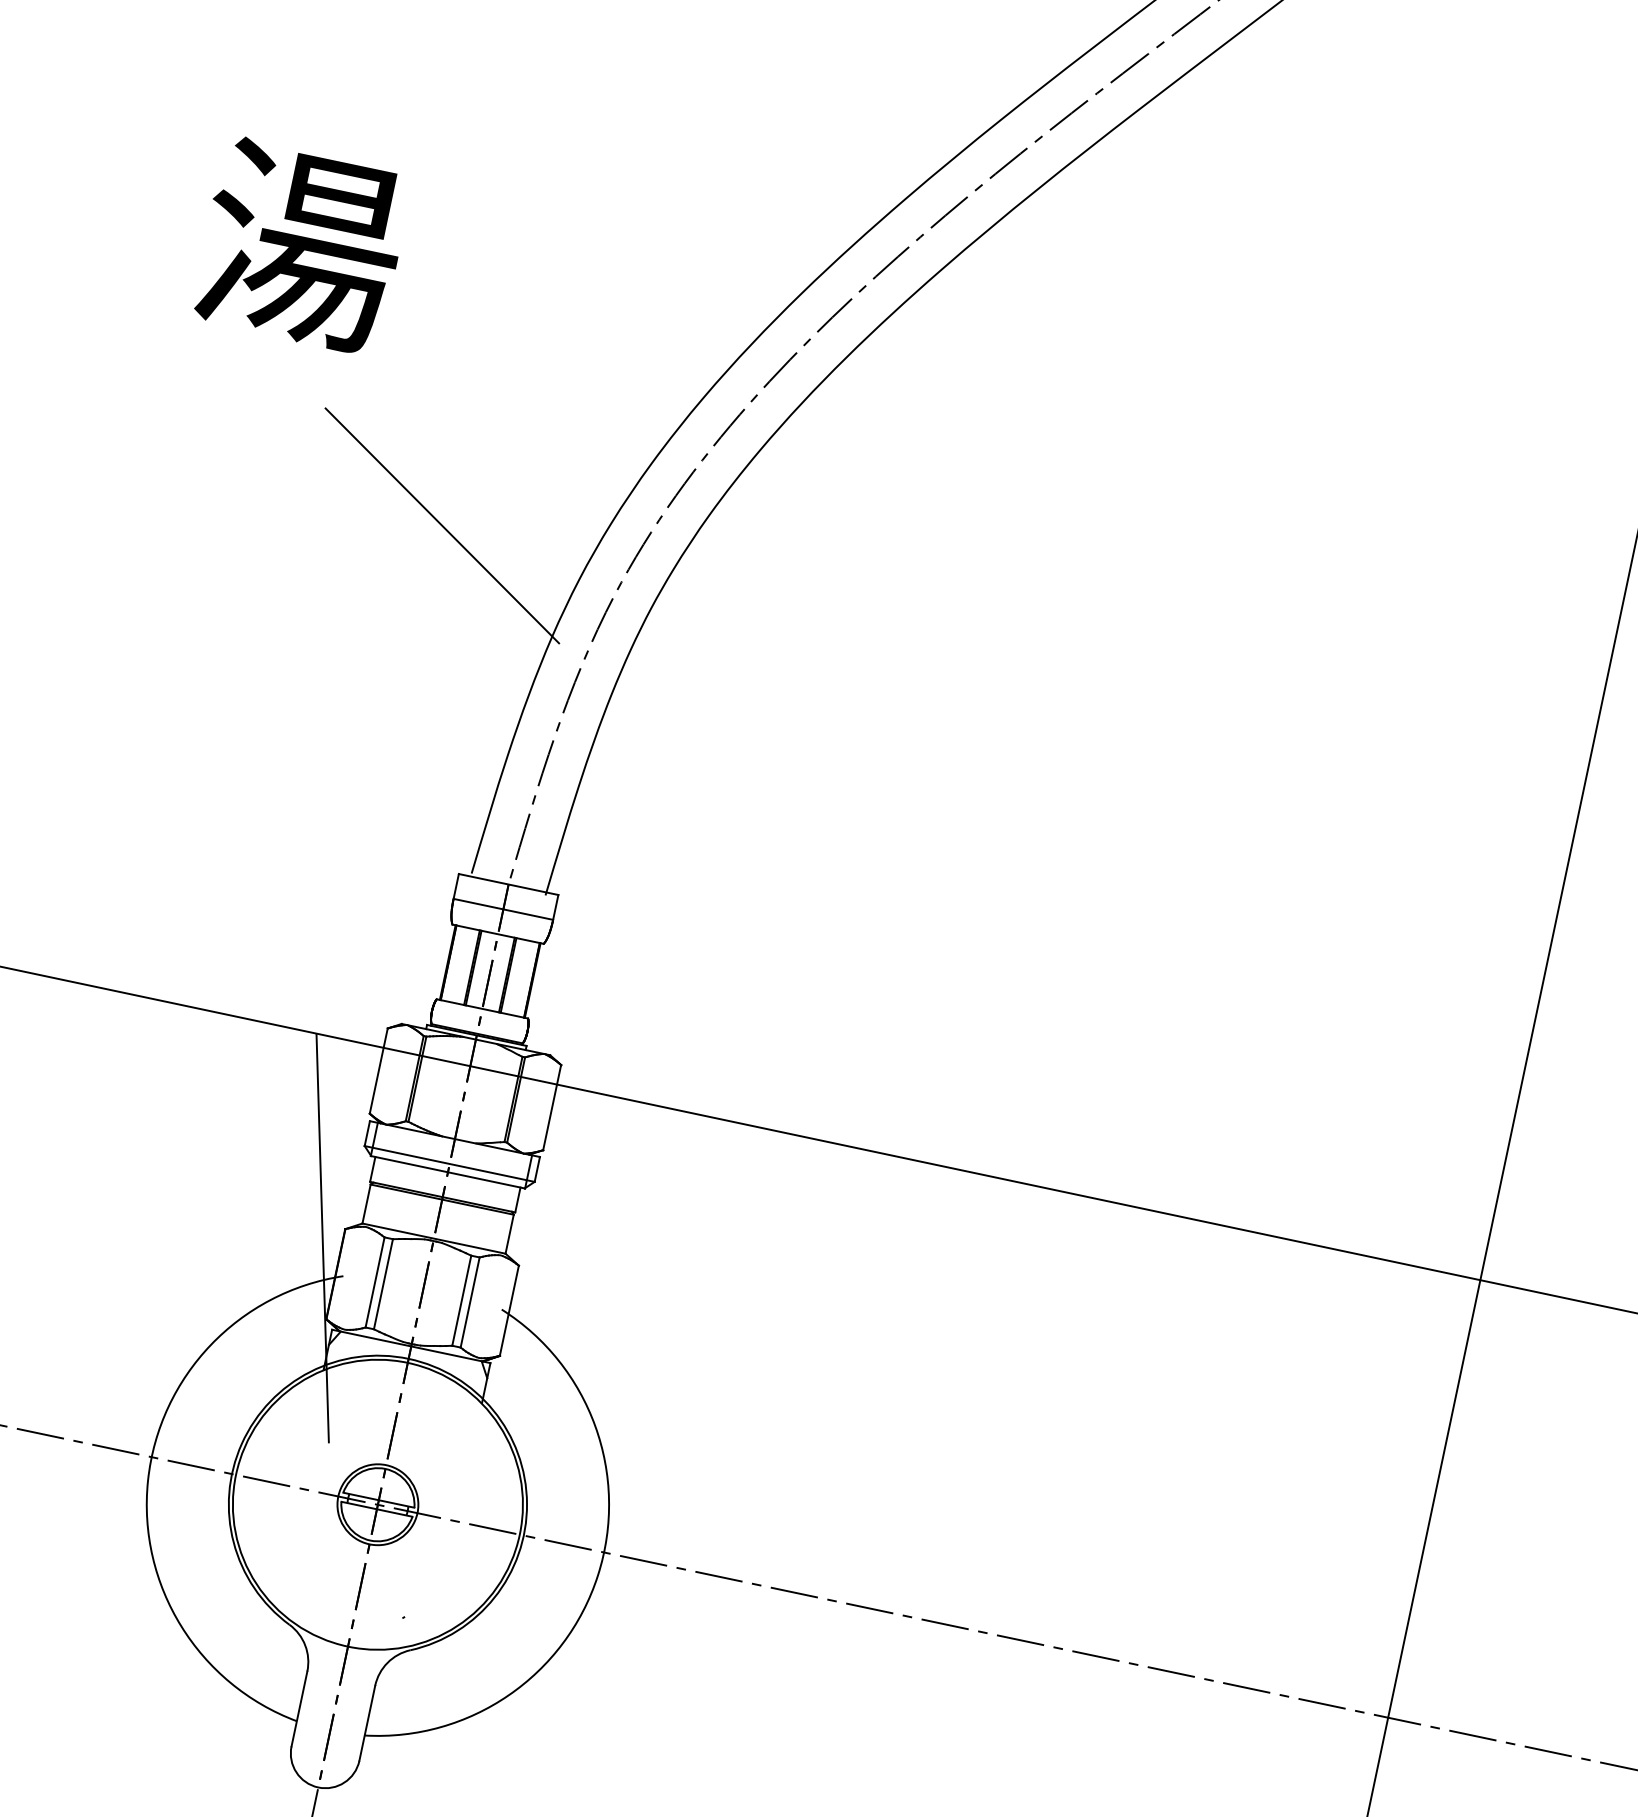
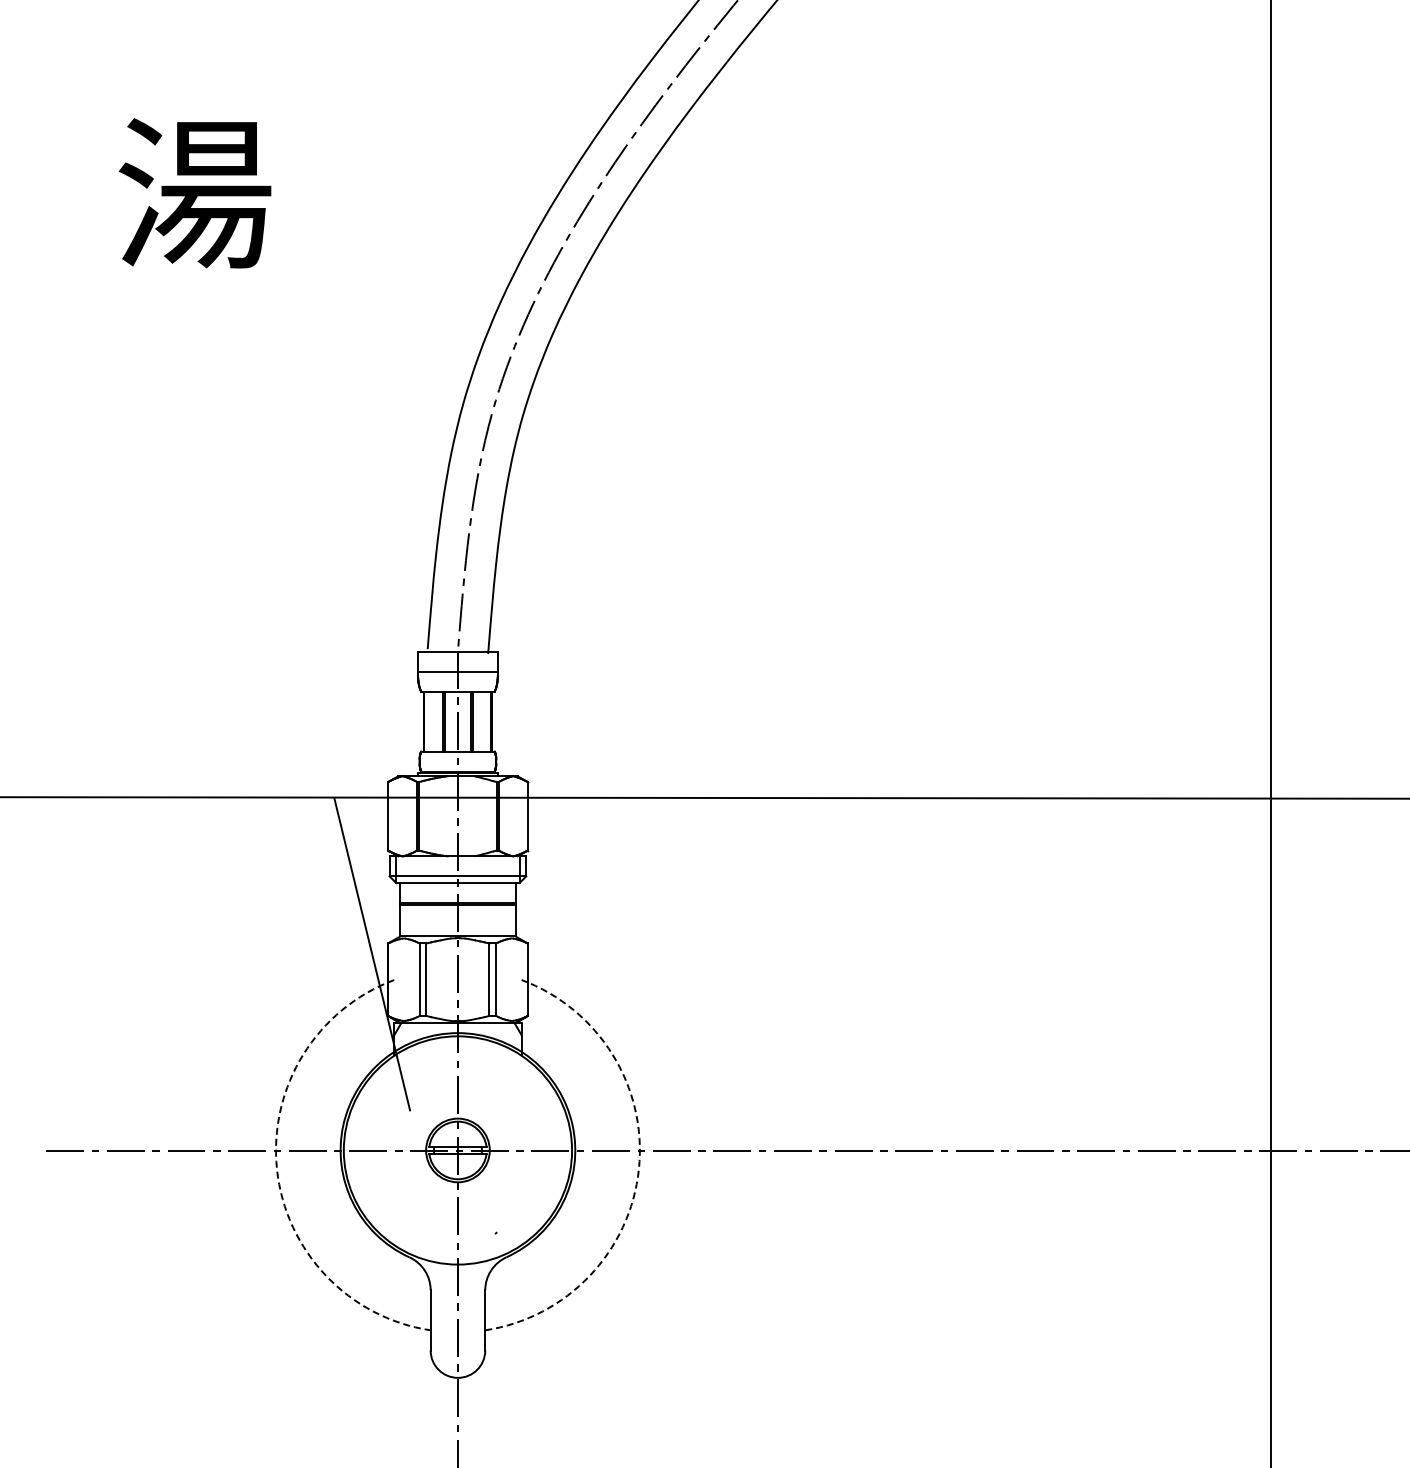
line: (442, 525) -> (348, 385), removed
arc: (148, 1481) -> (277, 1169), solid -> dashed
arc: (597, 1575) -> (638, 1169), solid -> dashed

